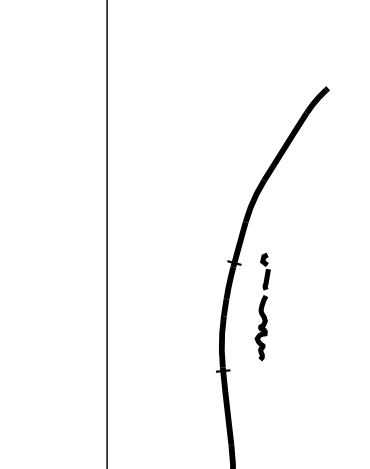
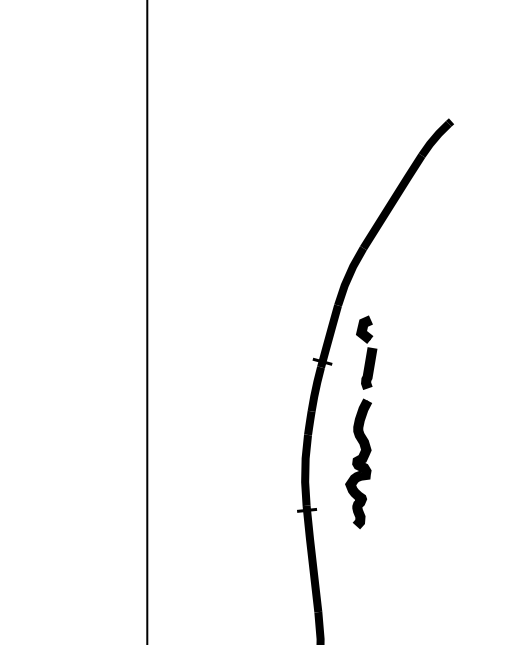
part: (262, 306) -> (361, 421), size x1.43

